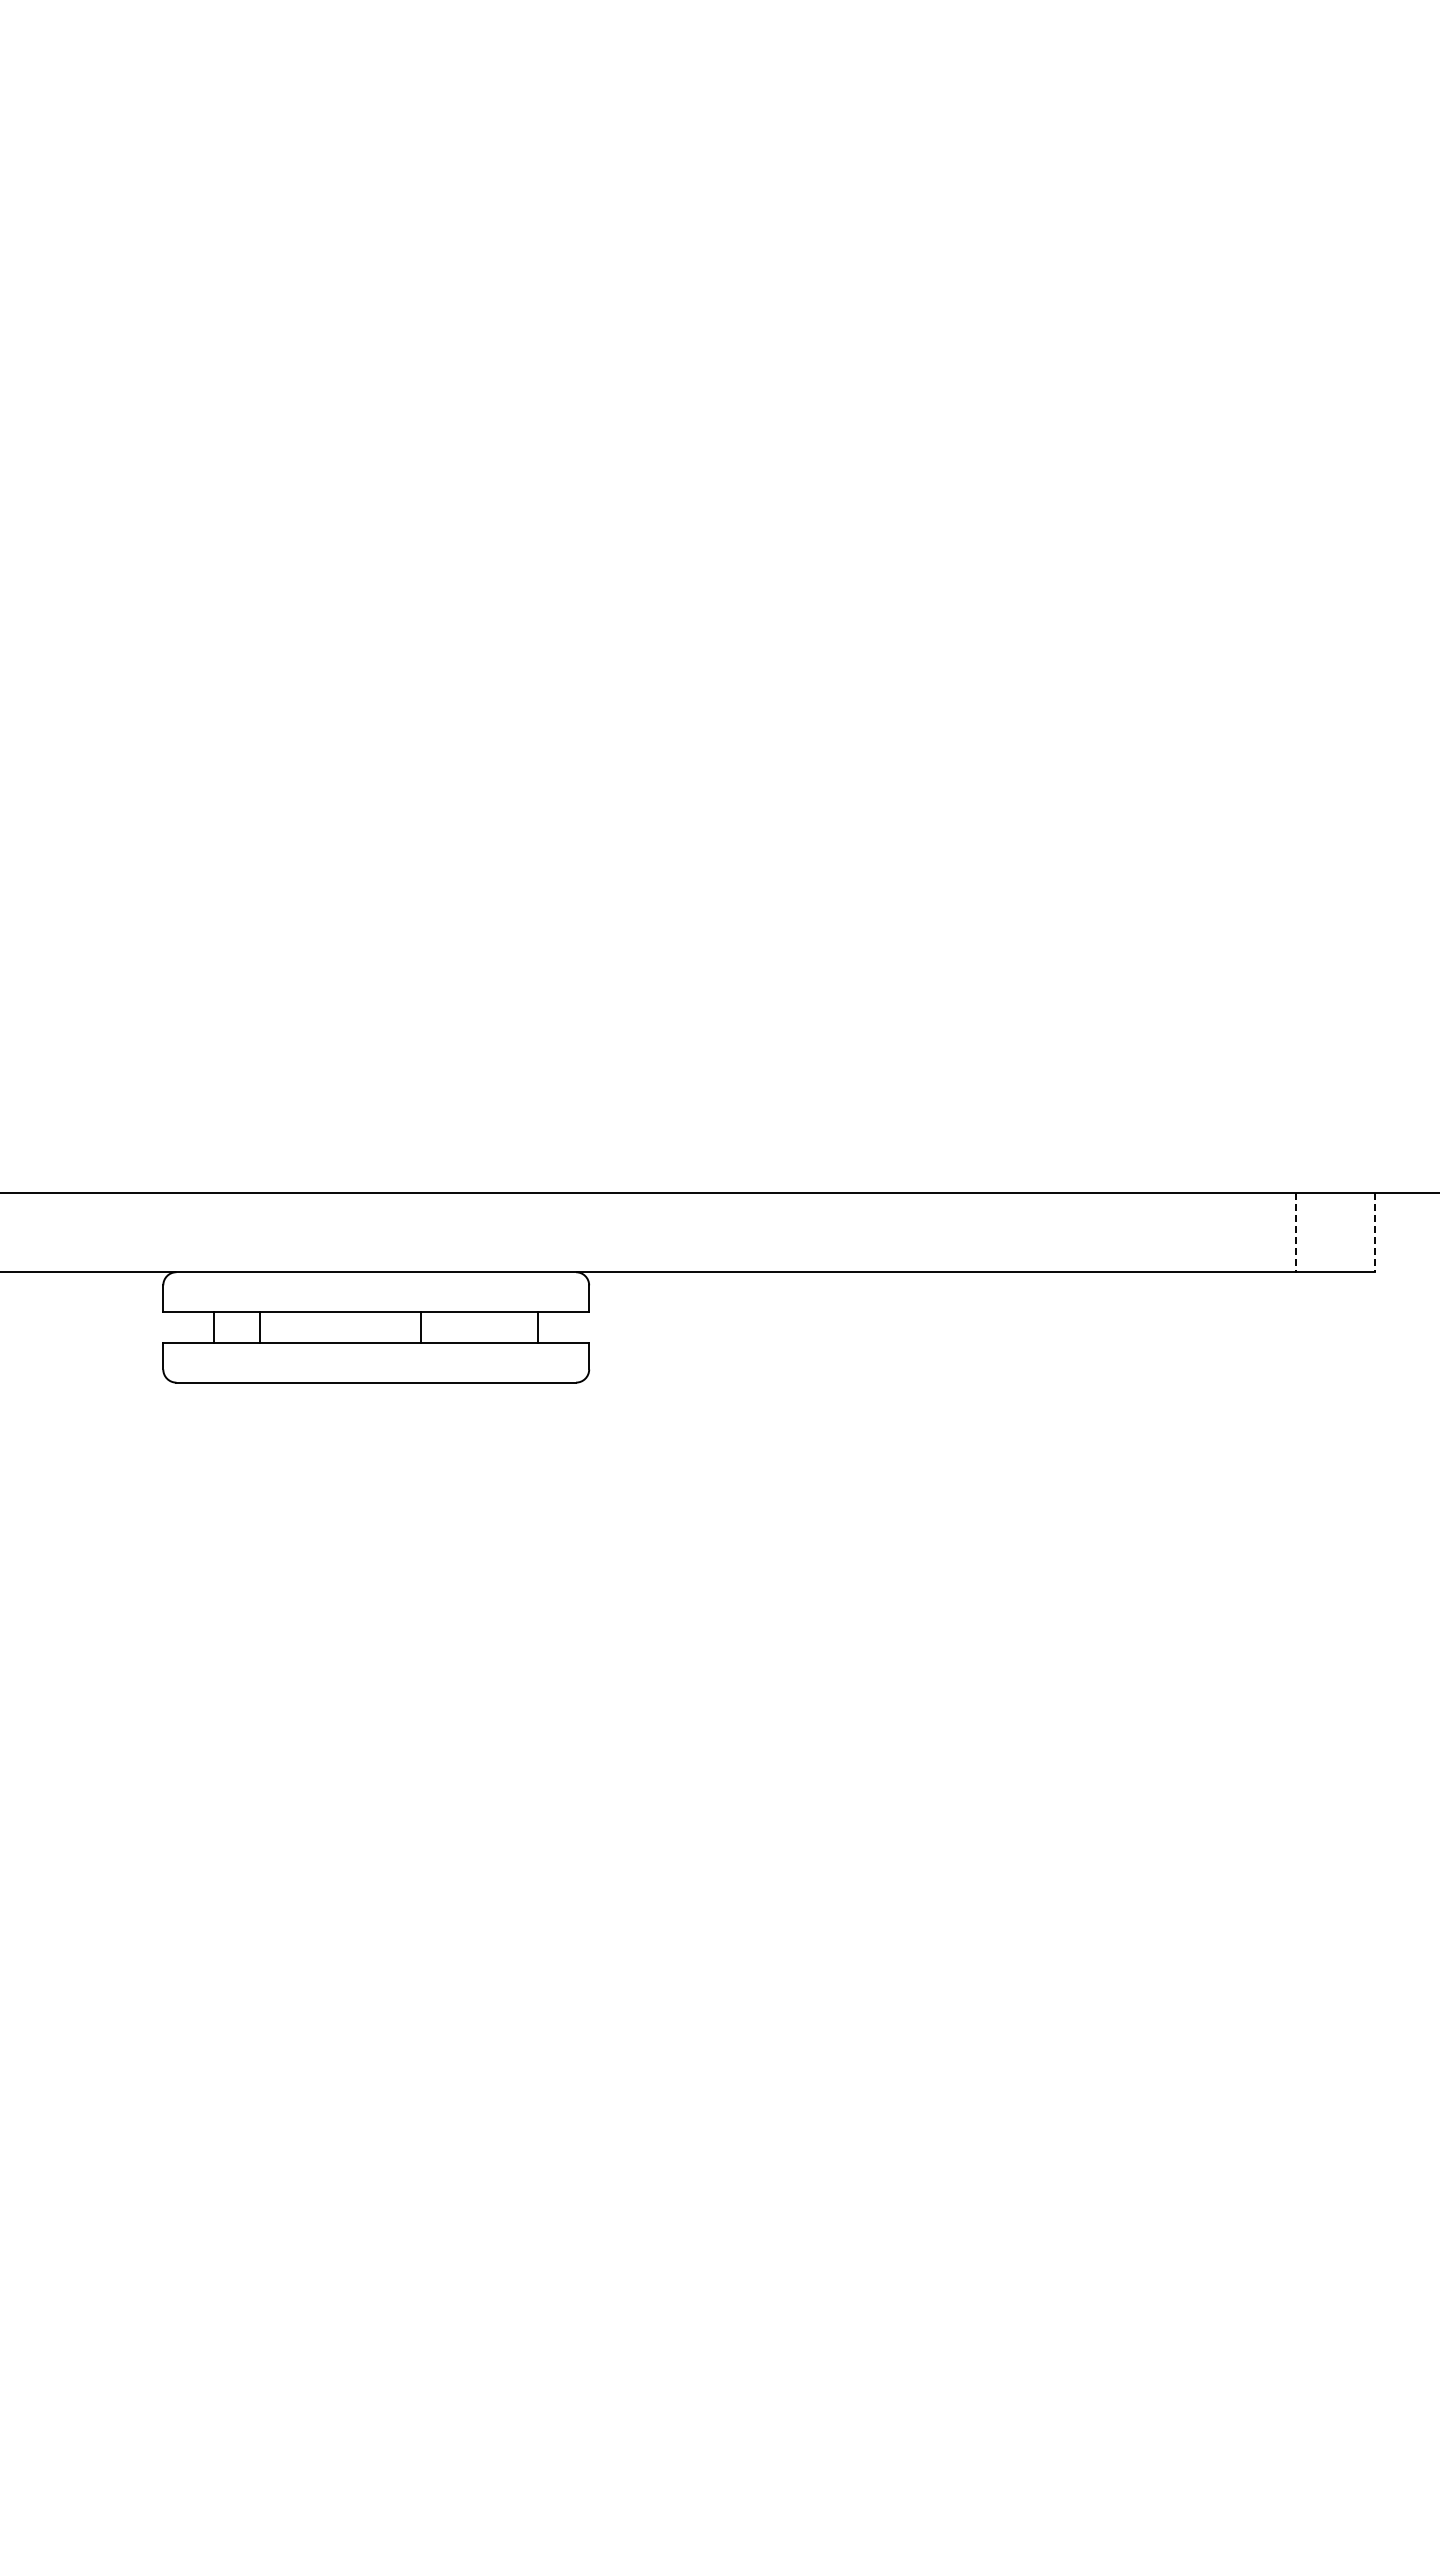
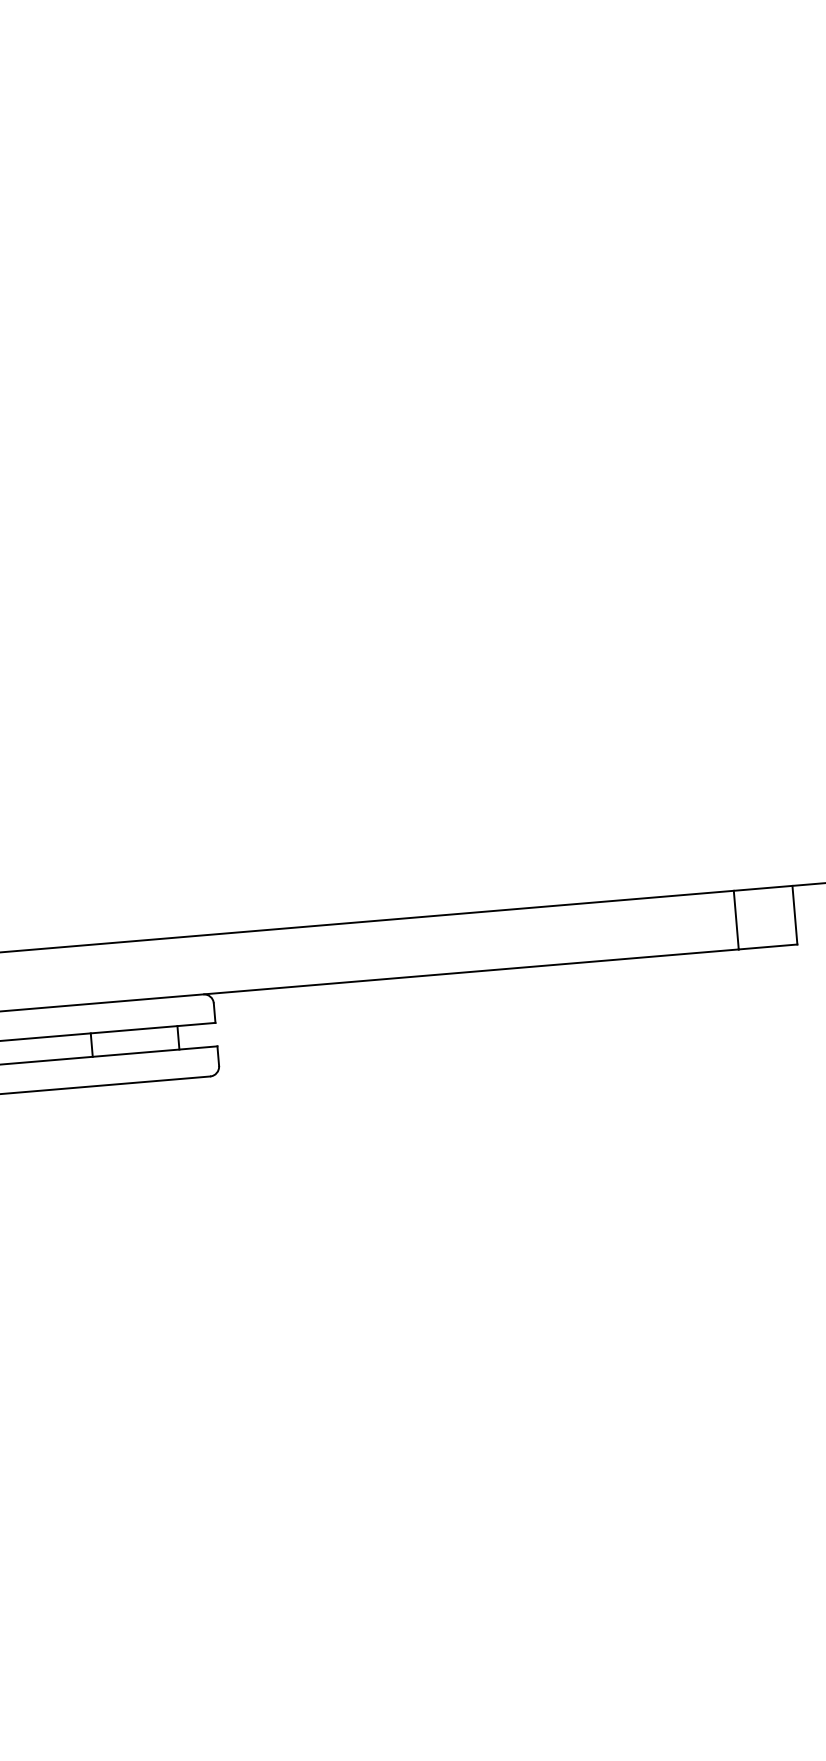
line: (1296, 1233) -> (736, 920), dashed -> solid
line: (1375, 1233) -> (795, 915), dashed -> solid

